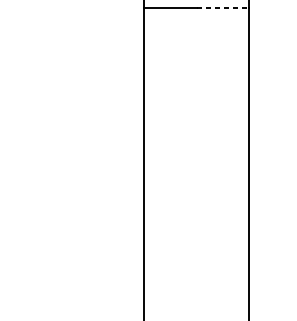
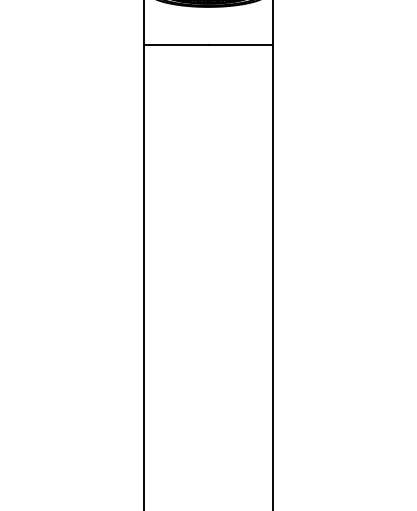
line: (223, 8) -> (241, 45), dashed -> solid

